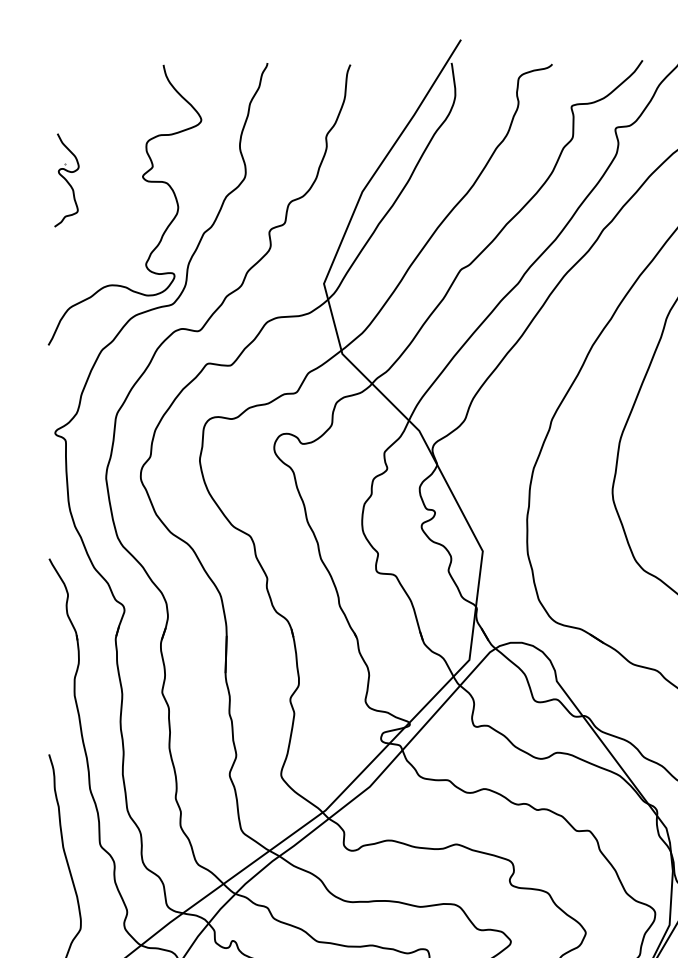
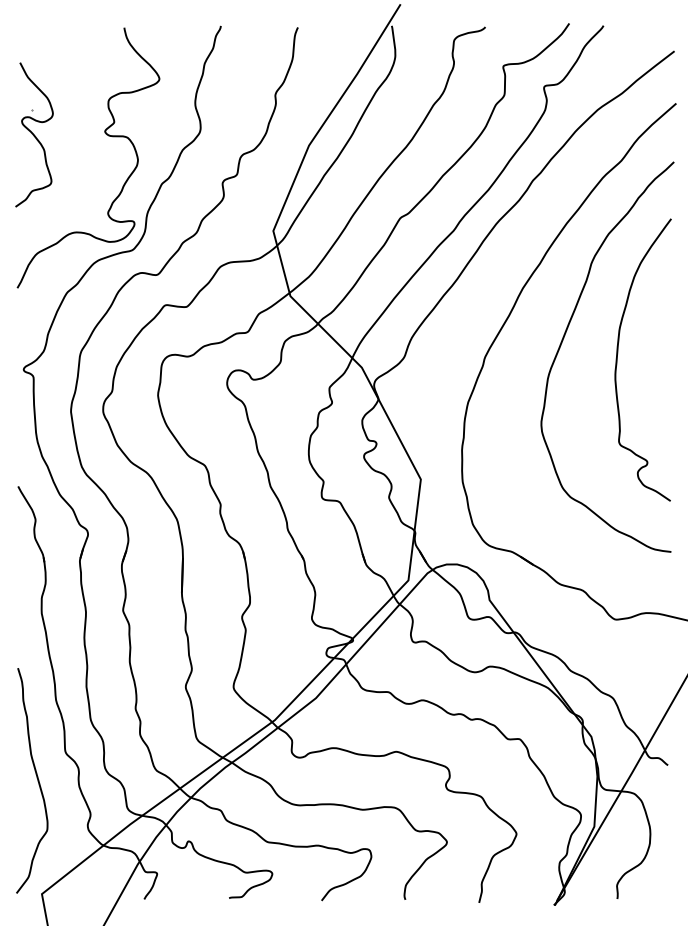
part: (66, 179) -> (34, 134), size x1.67

